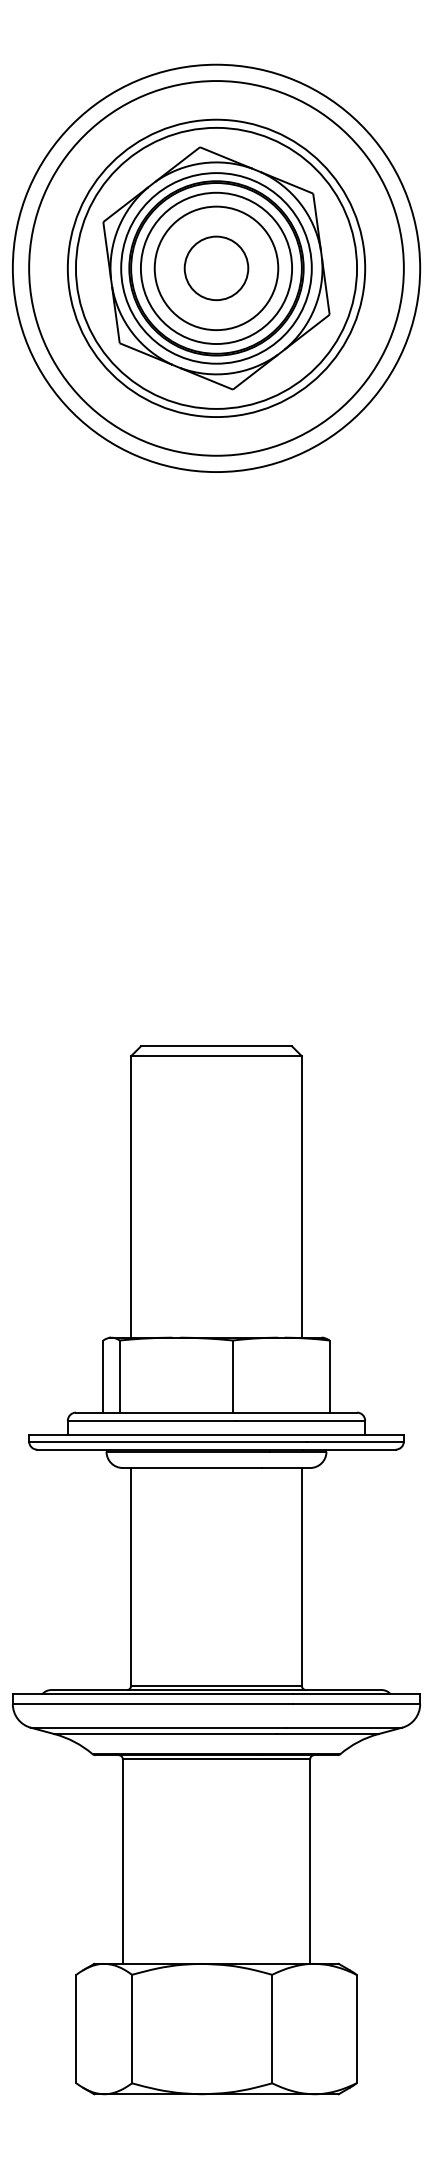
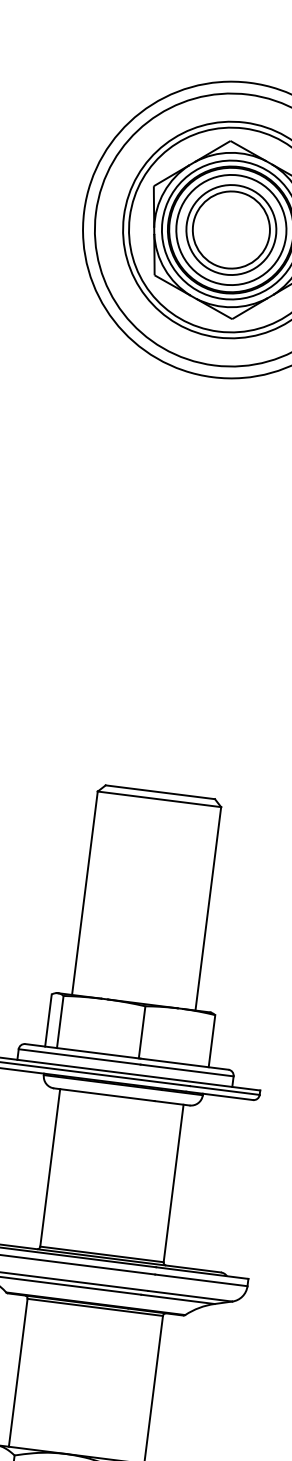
circle: (216, 268) -> (231, 230), size x1.67

